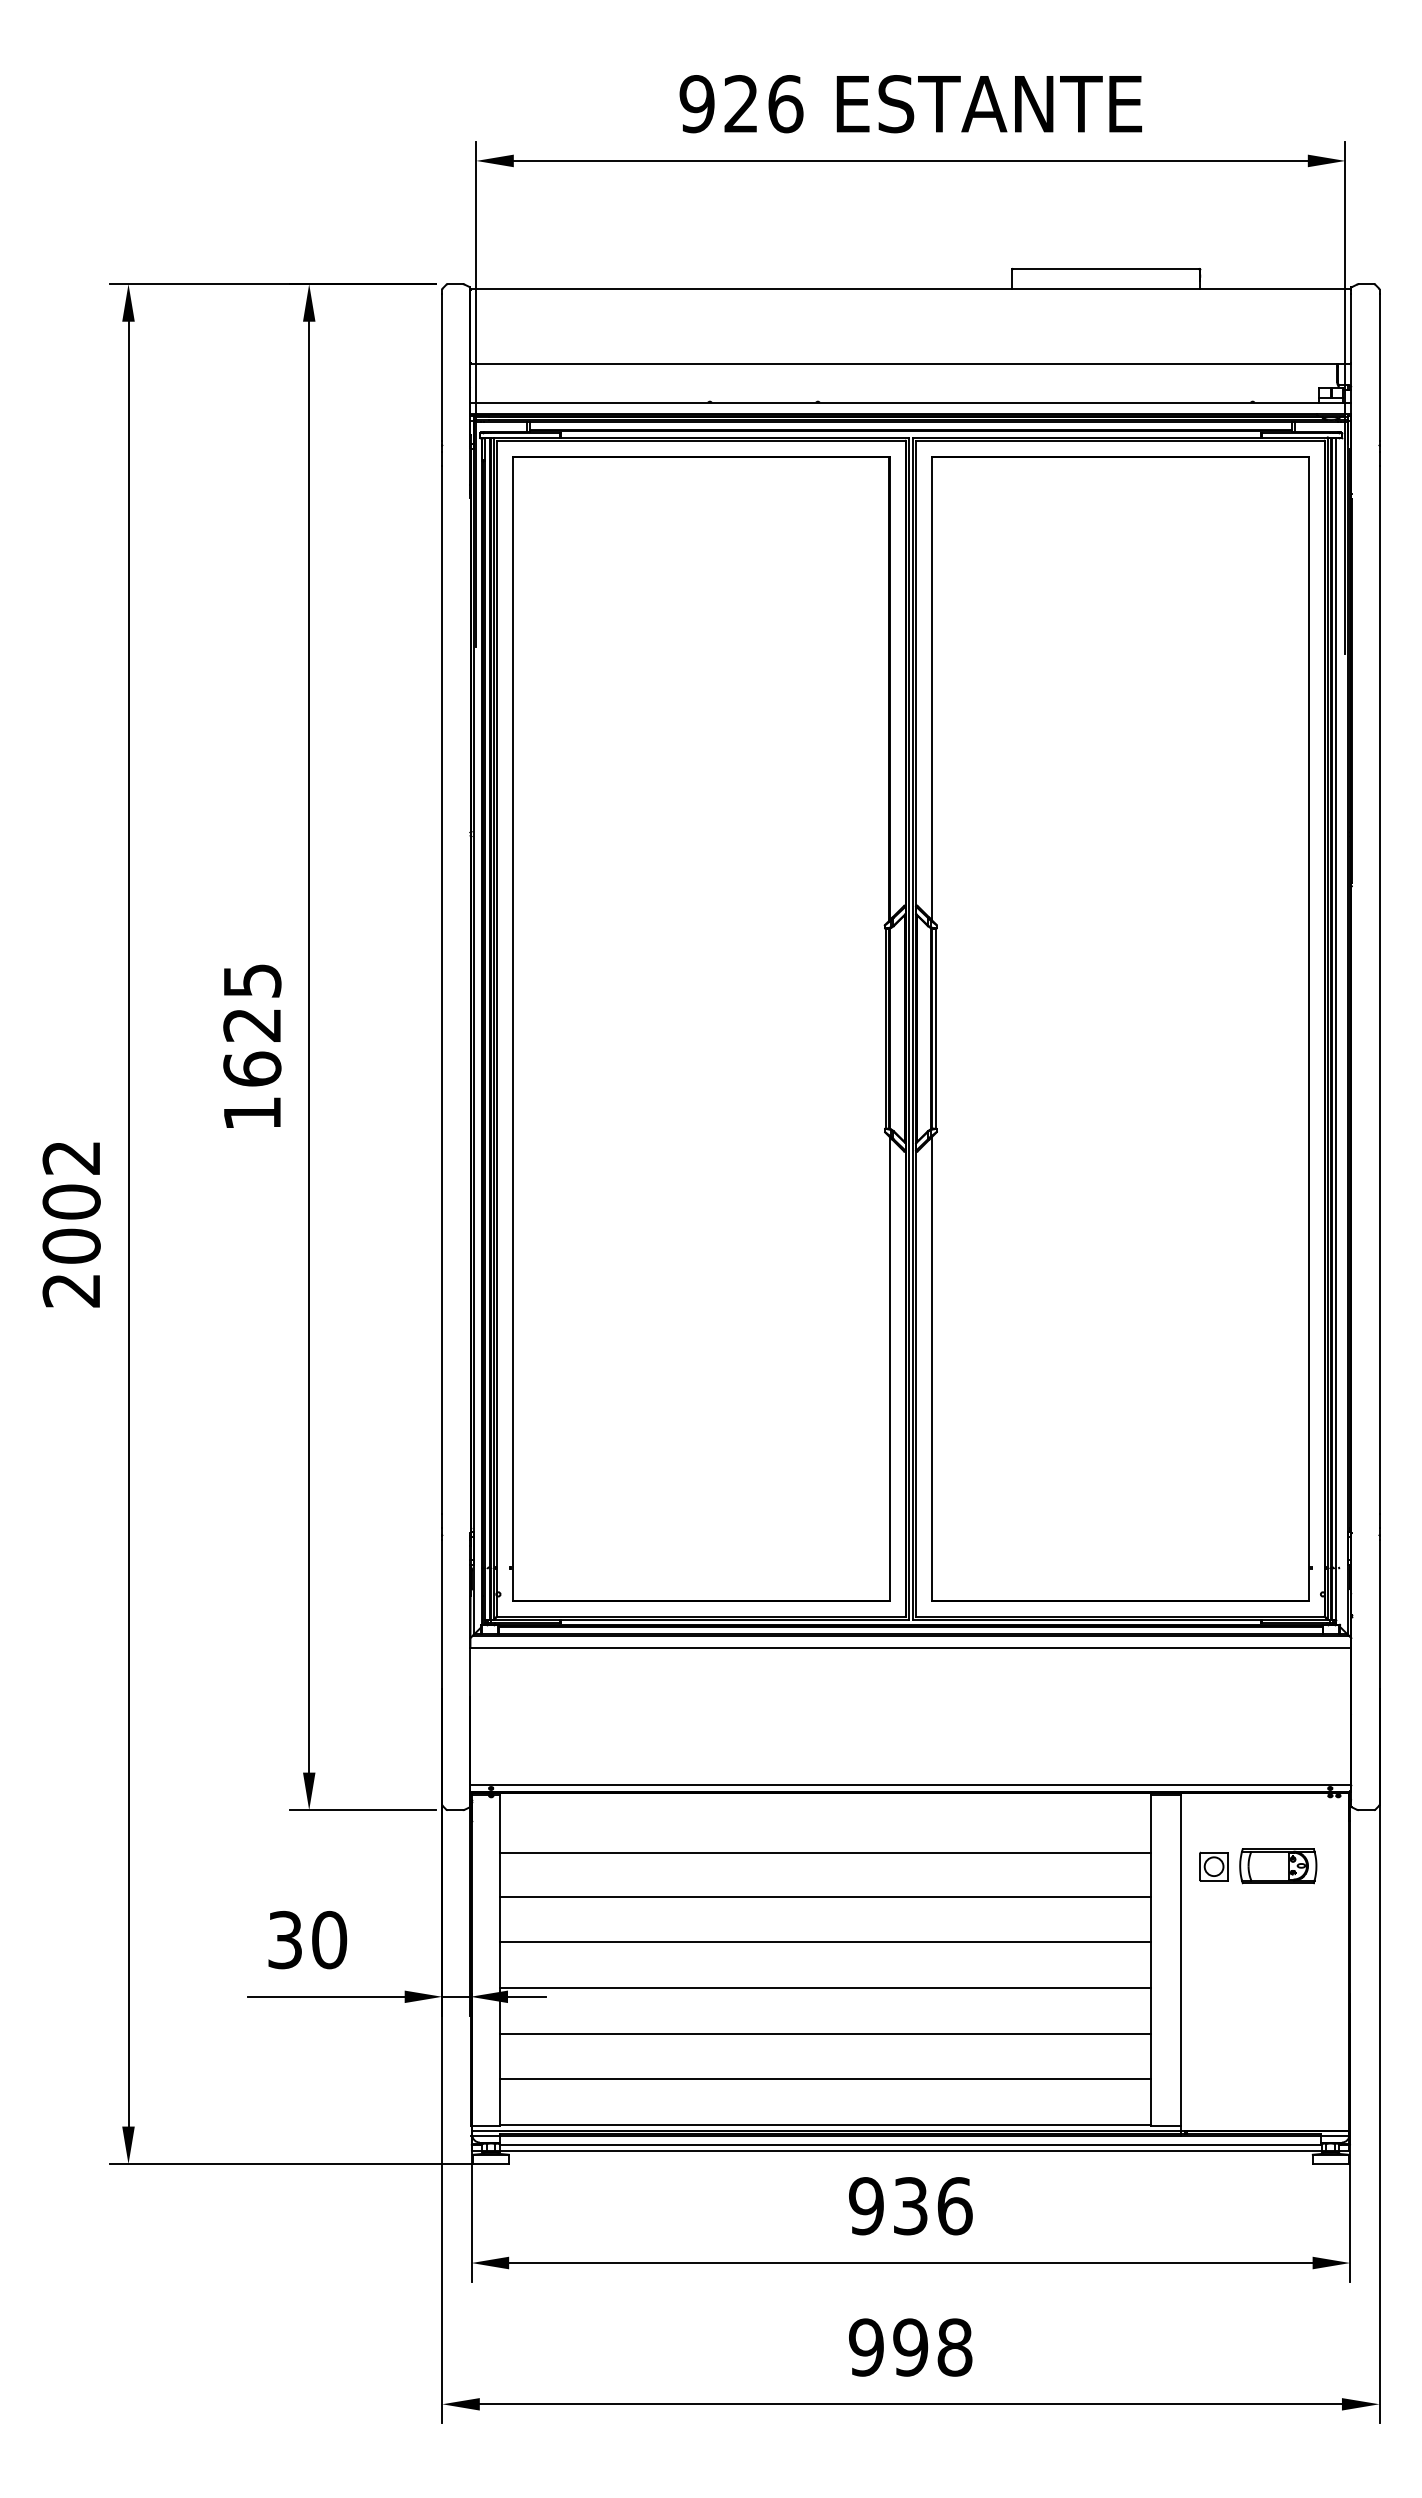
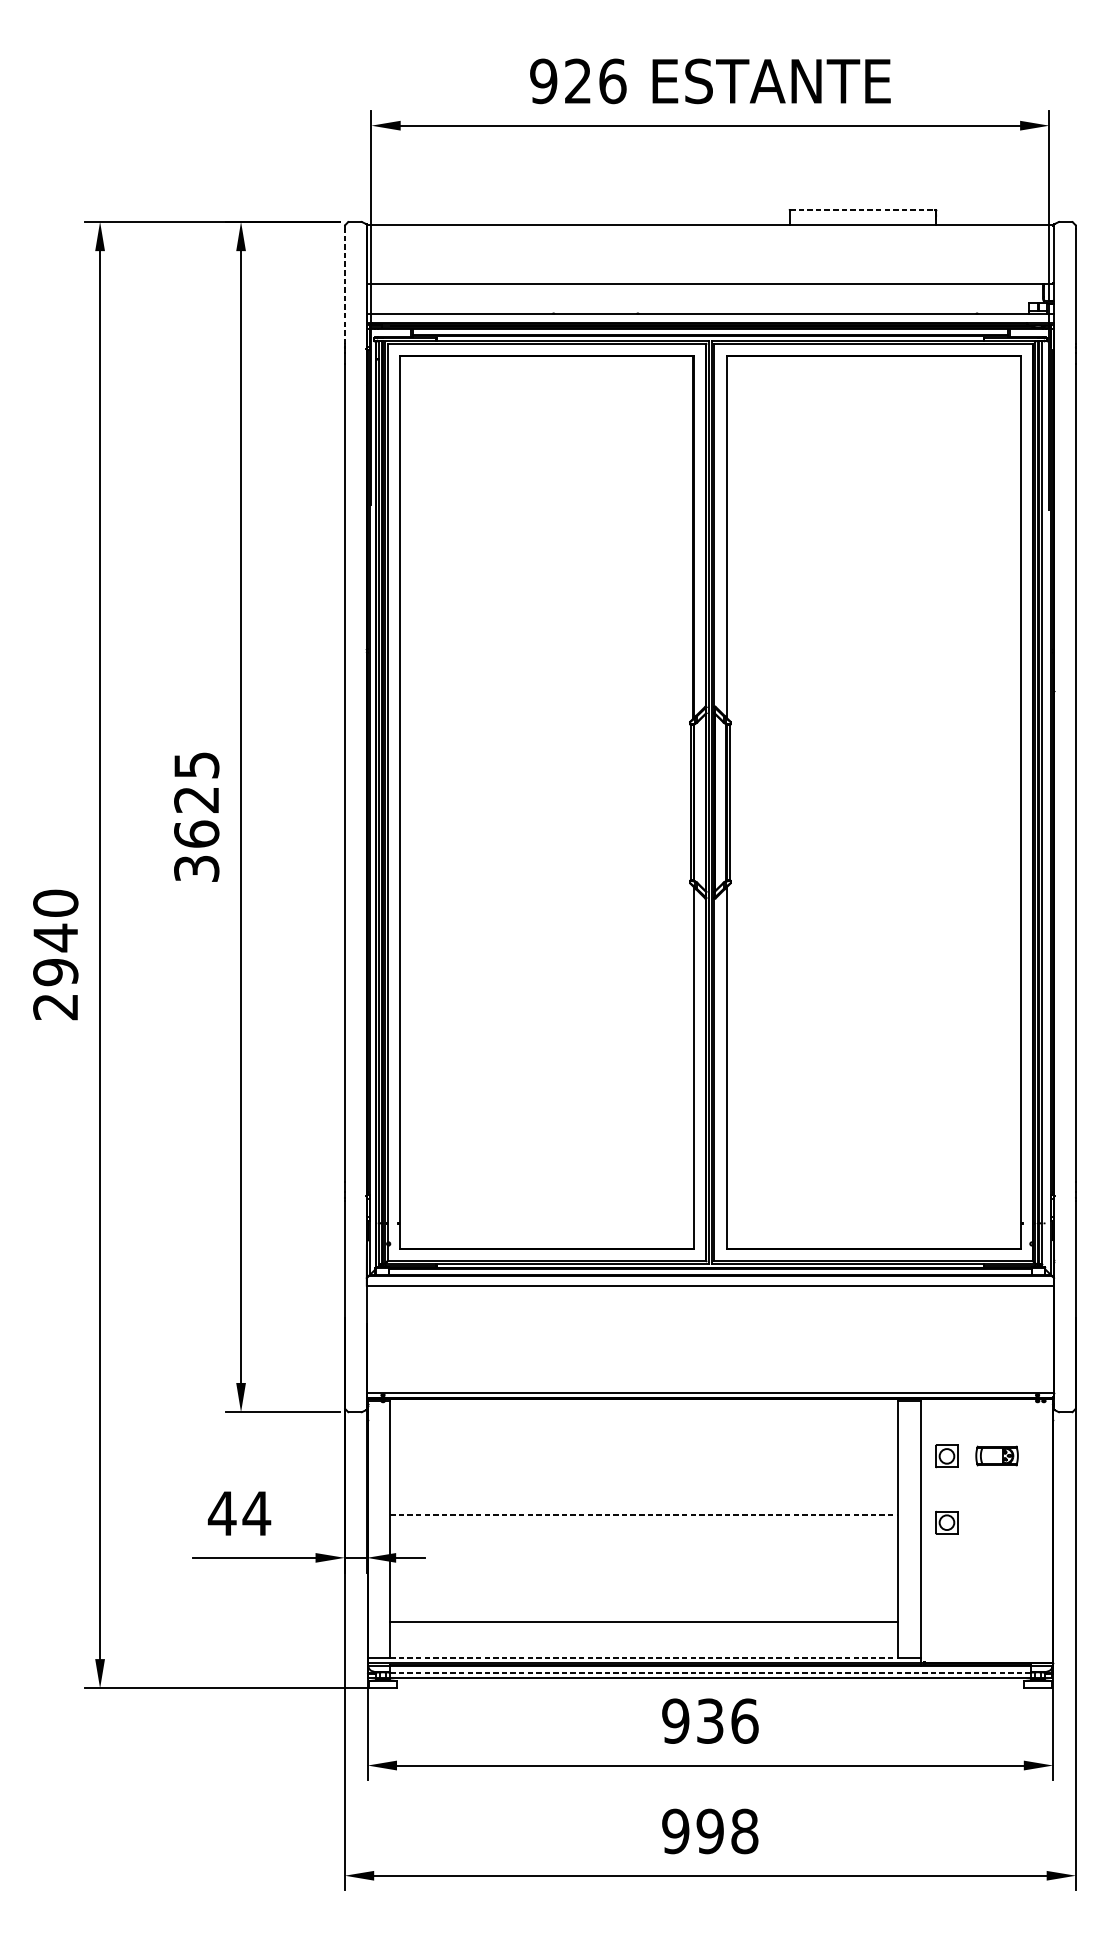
line: (1106, 268) -> (863, 209), solid -> dashed
line: (442, 367) -> (345, 286), solid -> dashed
text: (252, 1113) -> (196, 868), 1625 -> 3625
text: (71, 1201) -> (55, 937), 2002 -> 2940
line: (825, 1853) -> (643, 1446), removed
part: (1278, 1866) -> (997, 1456), size x0.7
line: (825, 1896) -> (643, 1479), removed
text: (306, 1939) -> (238, 1513), 30 -> 44
line: (826, 1942) -> (644, 1515), solid -> dashed
part: (1213, 1951) -> (946, 1522), added
line: (825, 1987) -> (643, 1550), removed
line: (825, 2033) -> (643, 1586), removed
line: (826, 2124) -> (644, 1657), solid -> dashed
line: (911, 2144) -> (710, 1673), solid -> dashed

